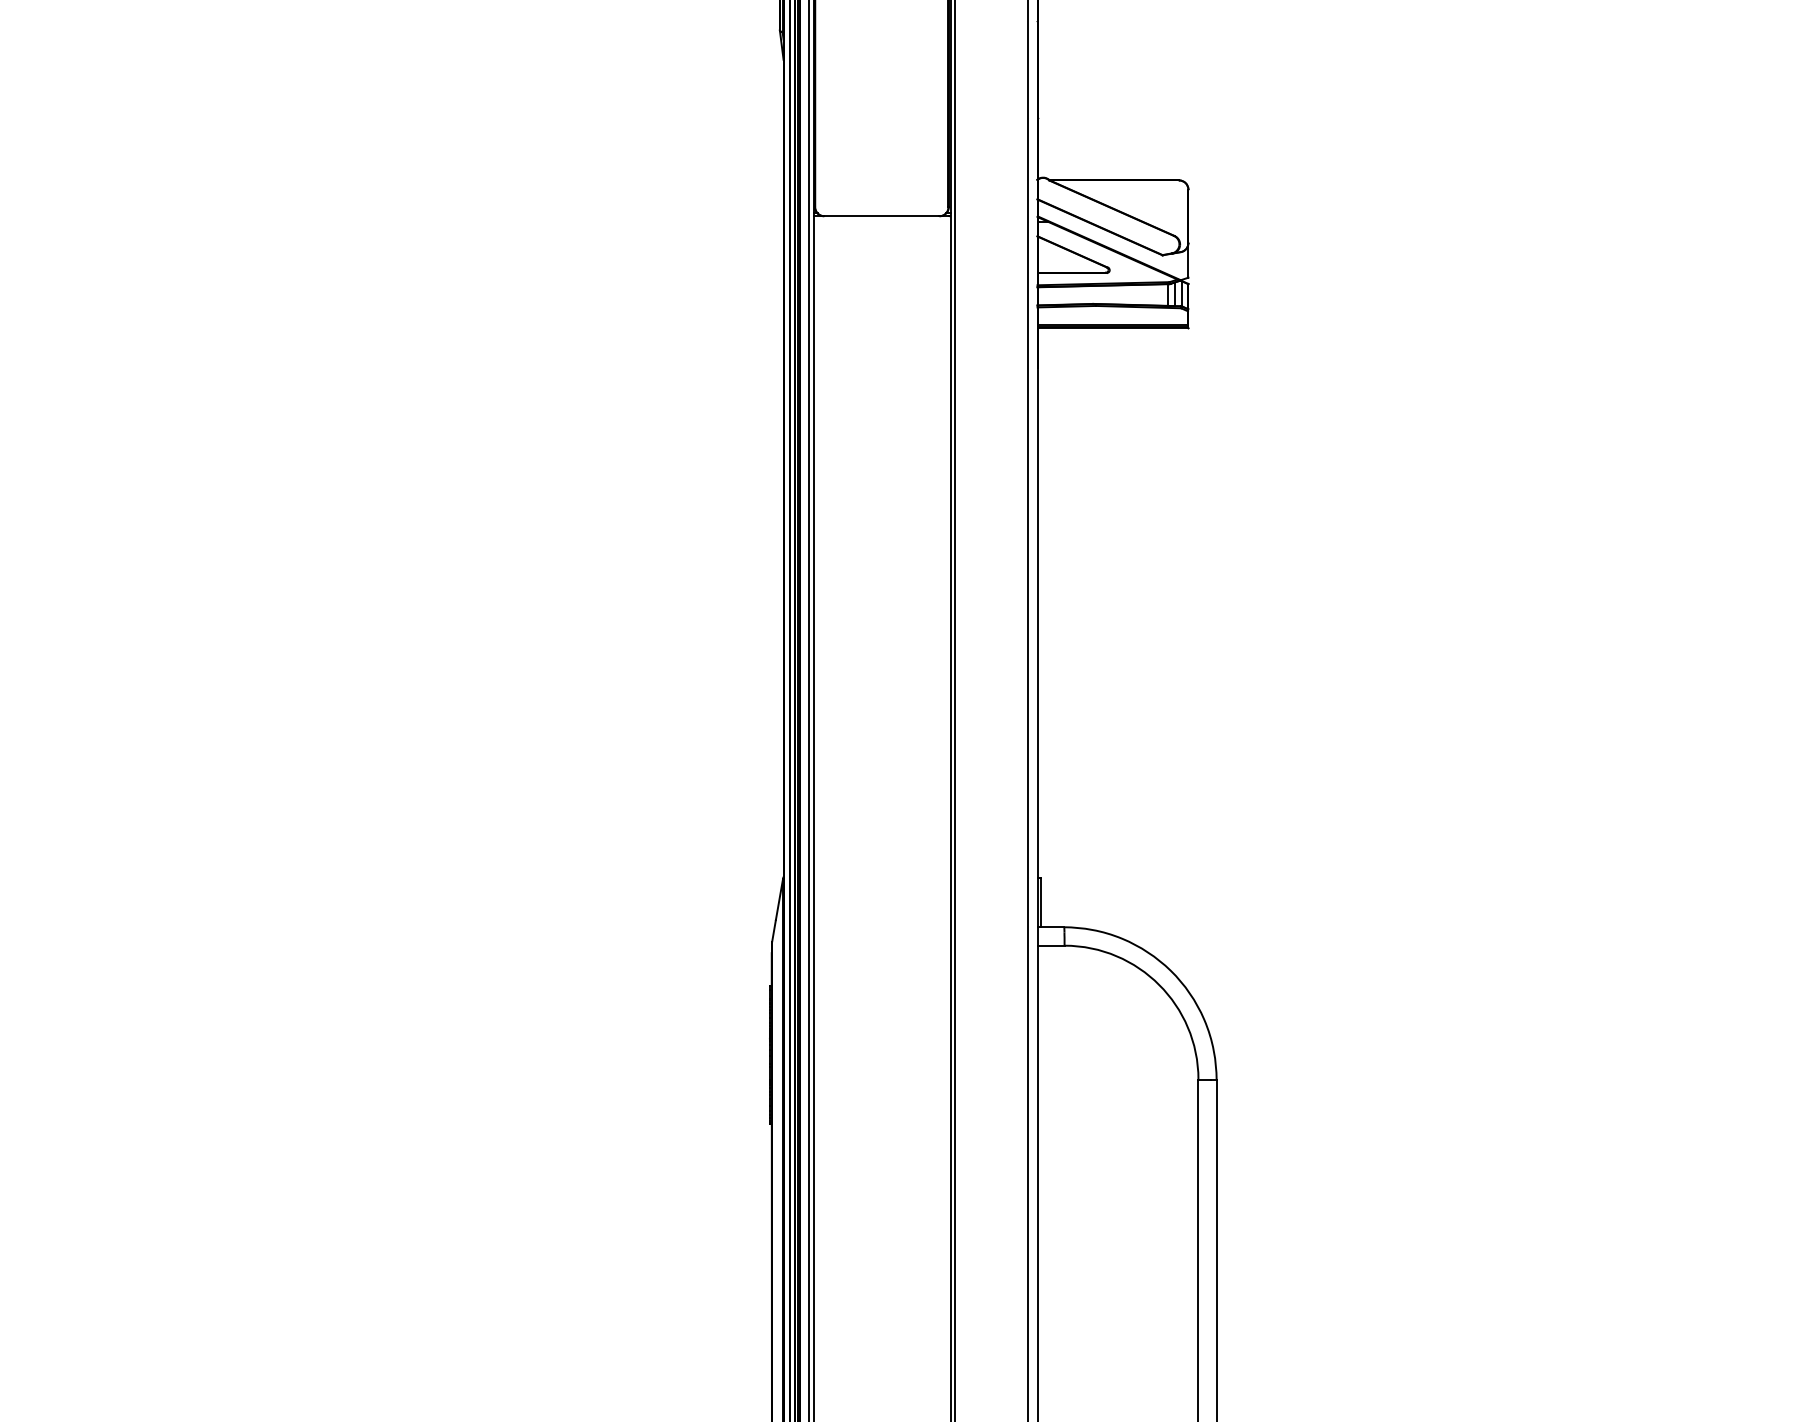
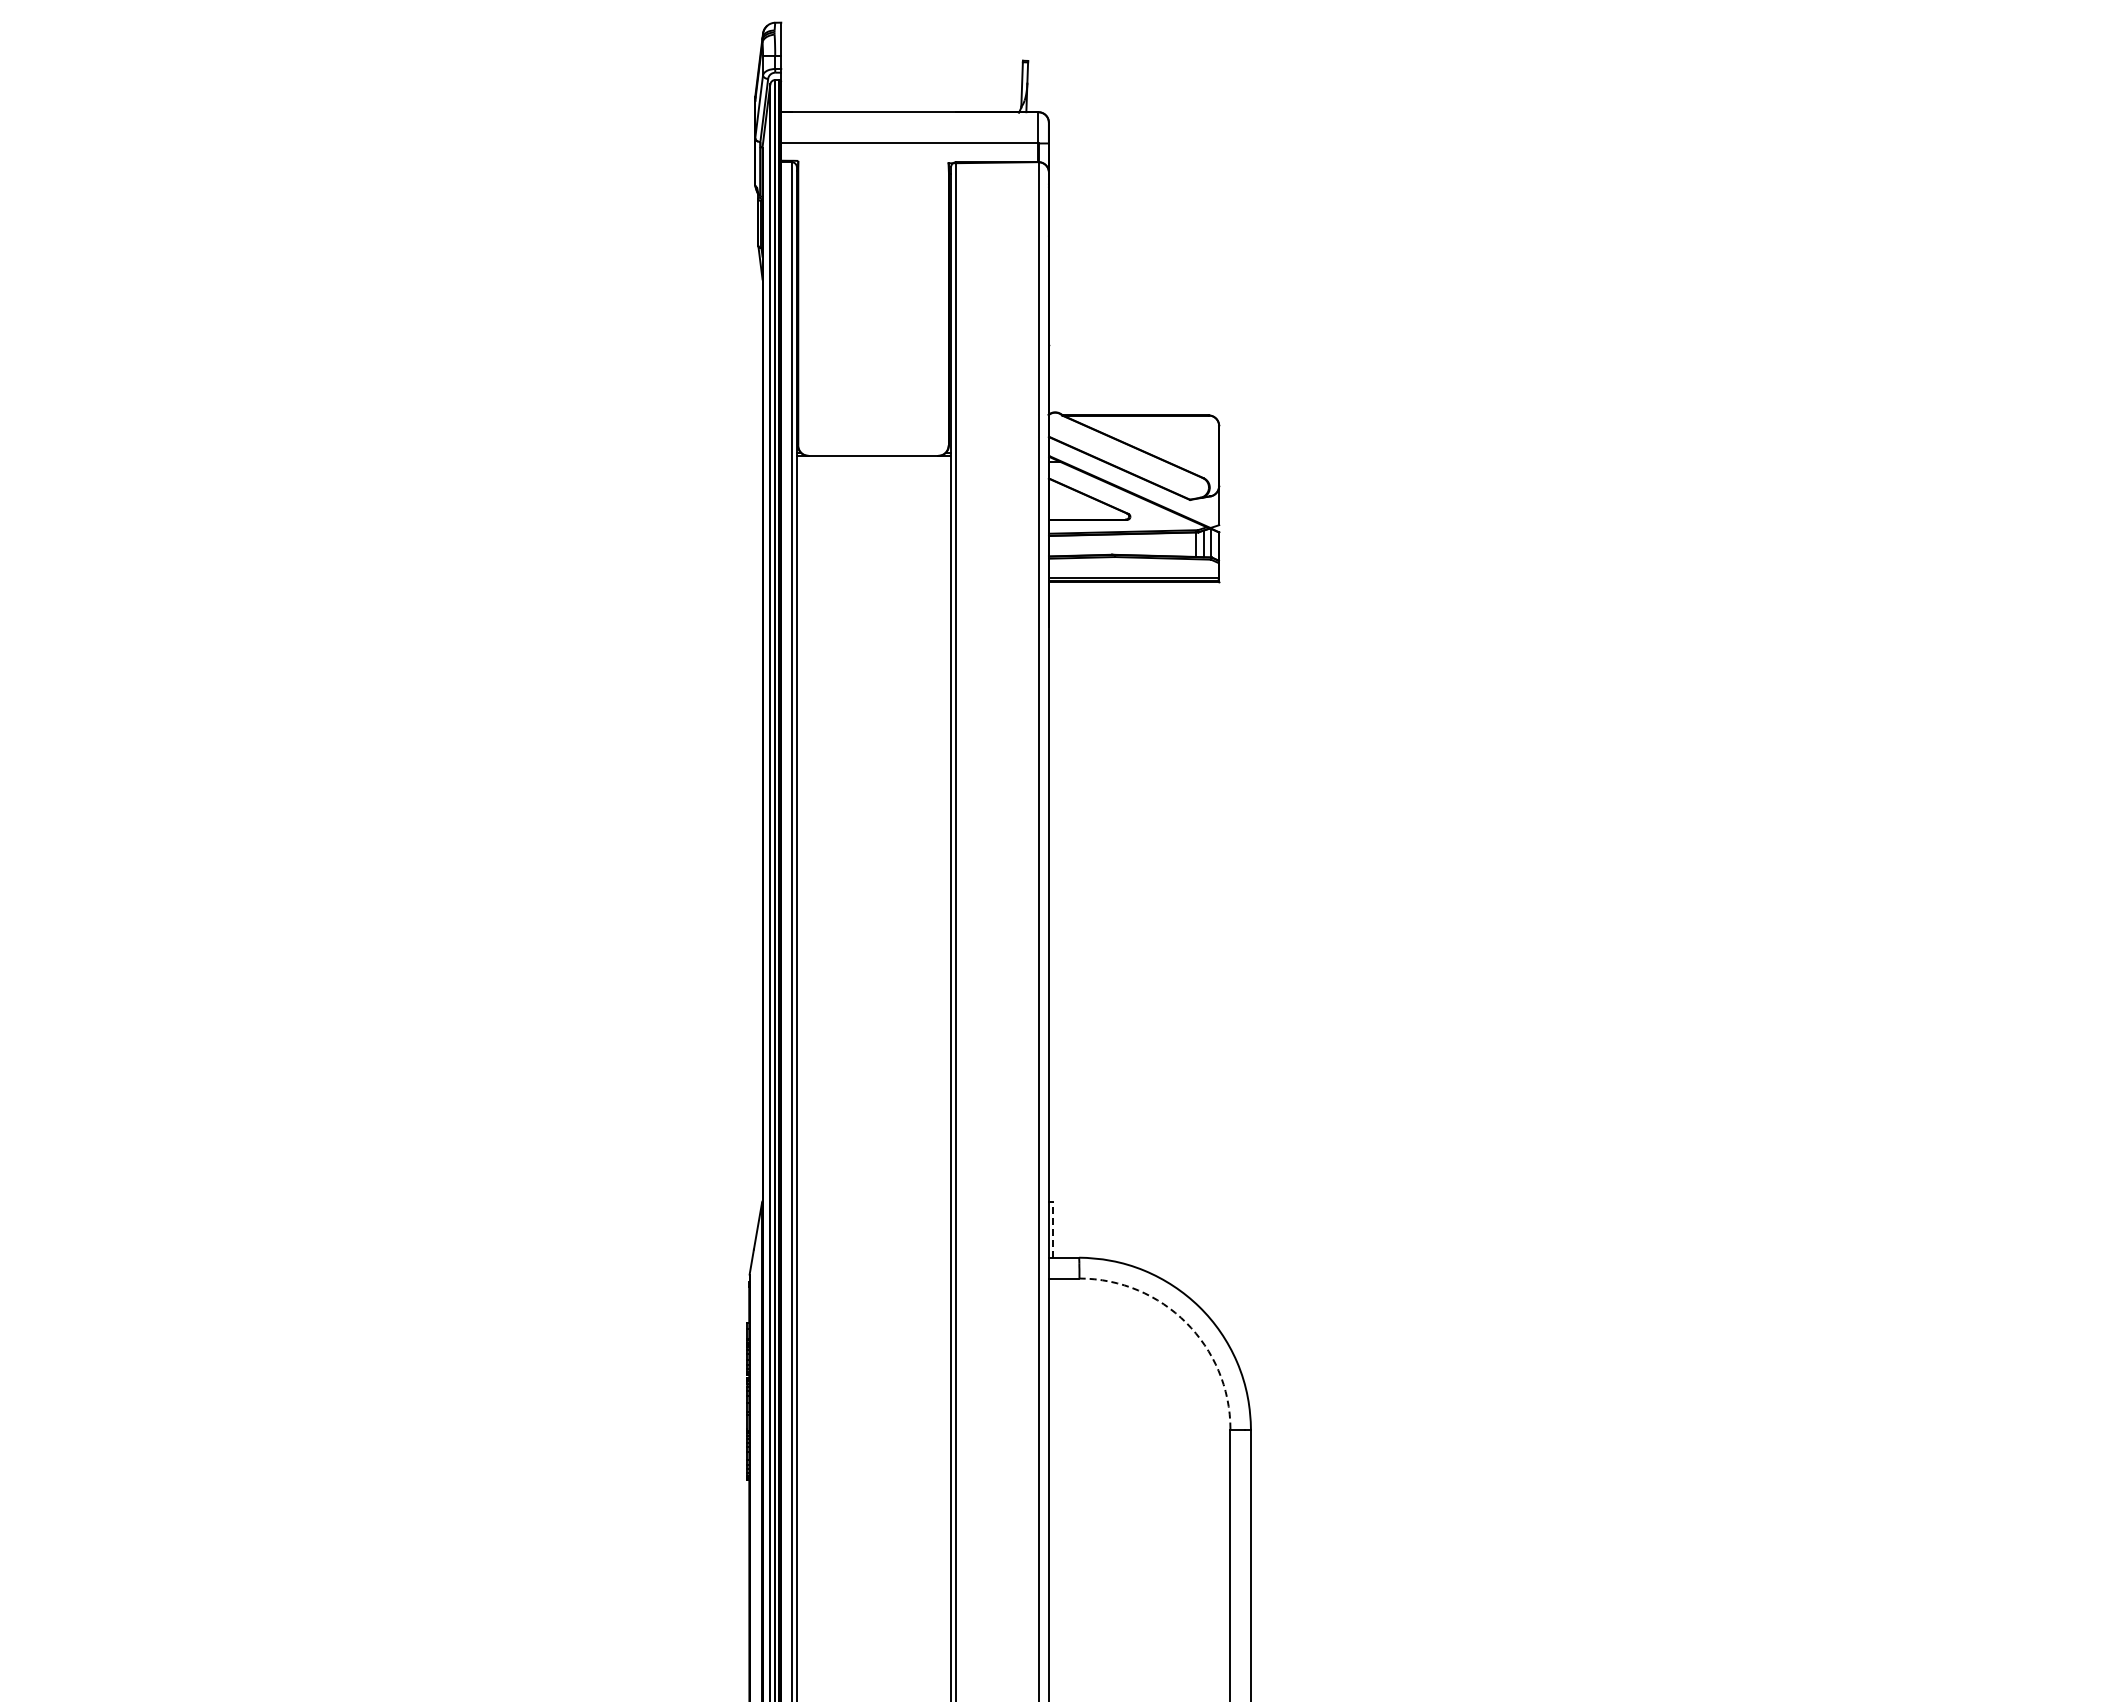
line: (1041, 902) -> (1053, 1229), solid -> dashed
arc: (1159, 984) -> (1186, 1322), solid -> dashed

